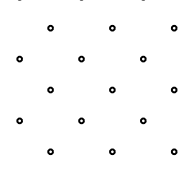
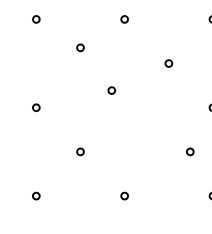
circle: (81, 58) -> (80, 47), moved
circle: (112, 89) -> (111, 89), moved
circle: (143, 120) -> (190, 151), moved

